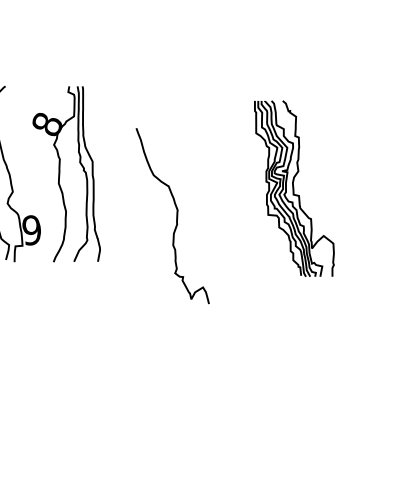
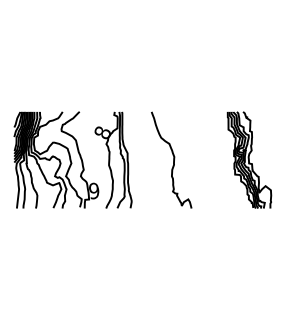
part: (294, 187) -> (249, 159), moved
curve: (176, 214) -> (173, 159), moved

